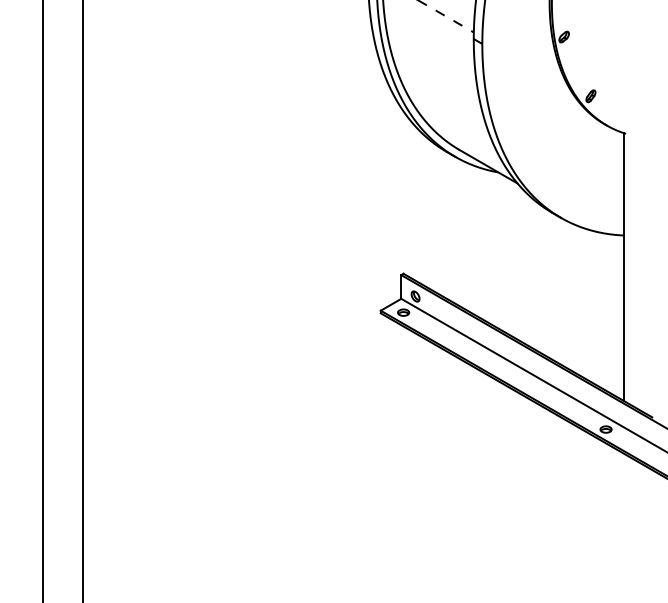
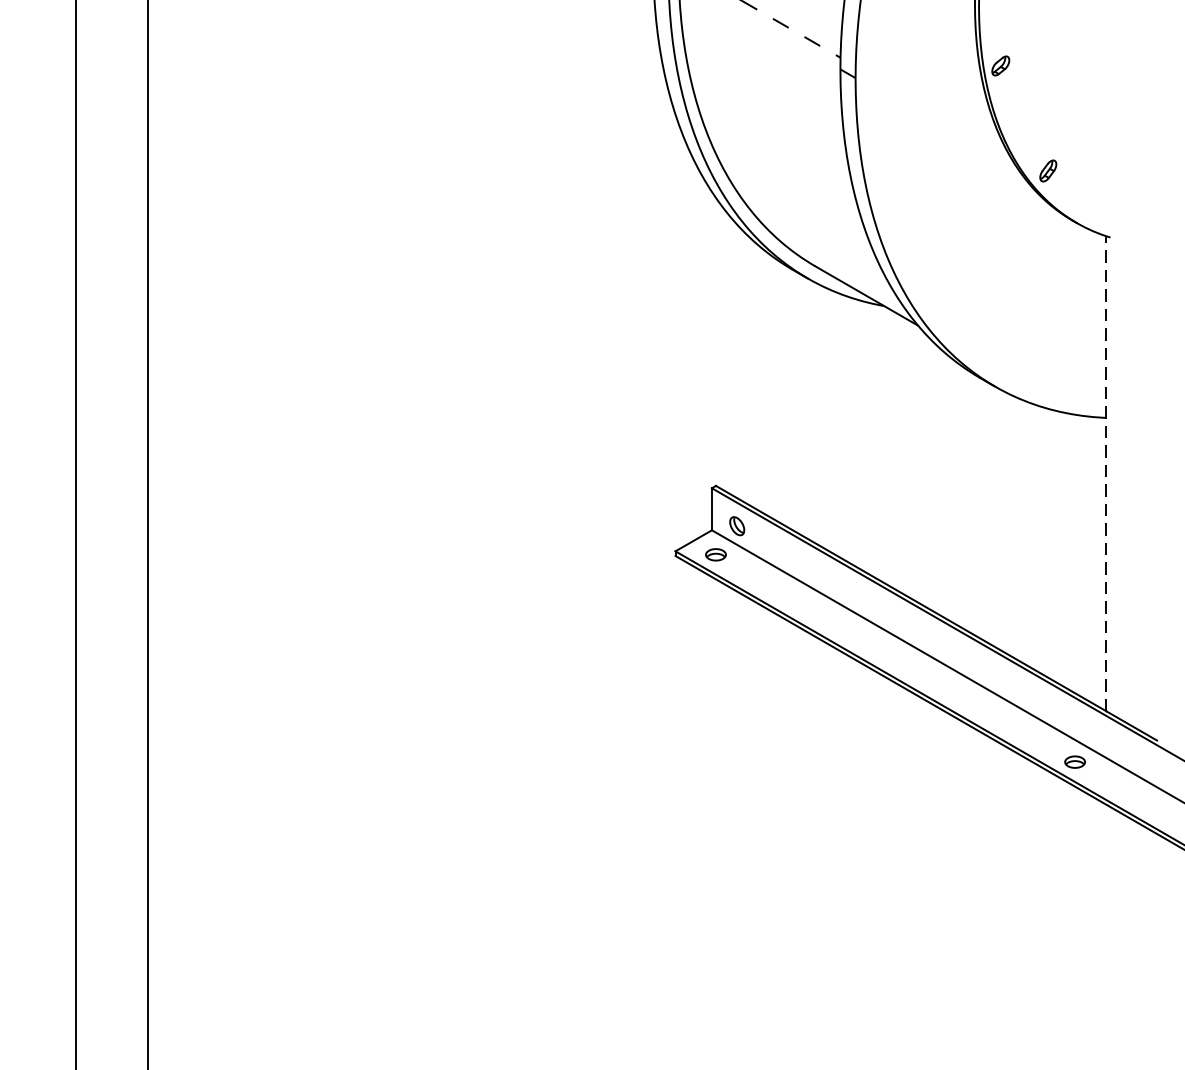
line: (623, 267) -> (1106, 474), solid -> dashed

